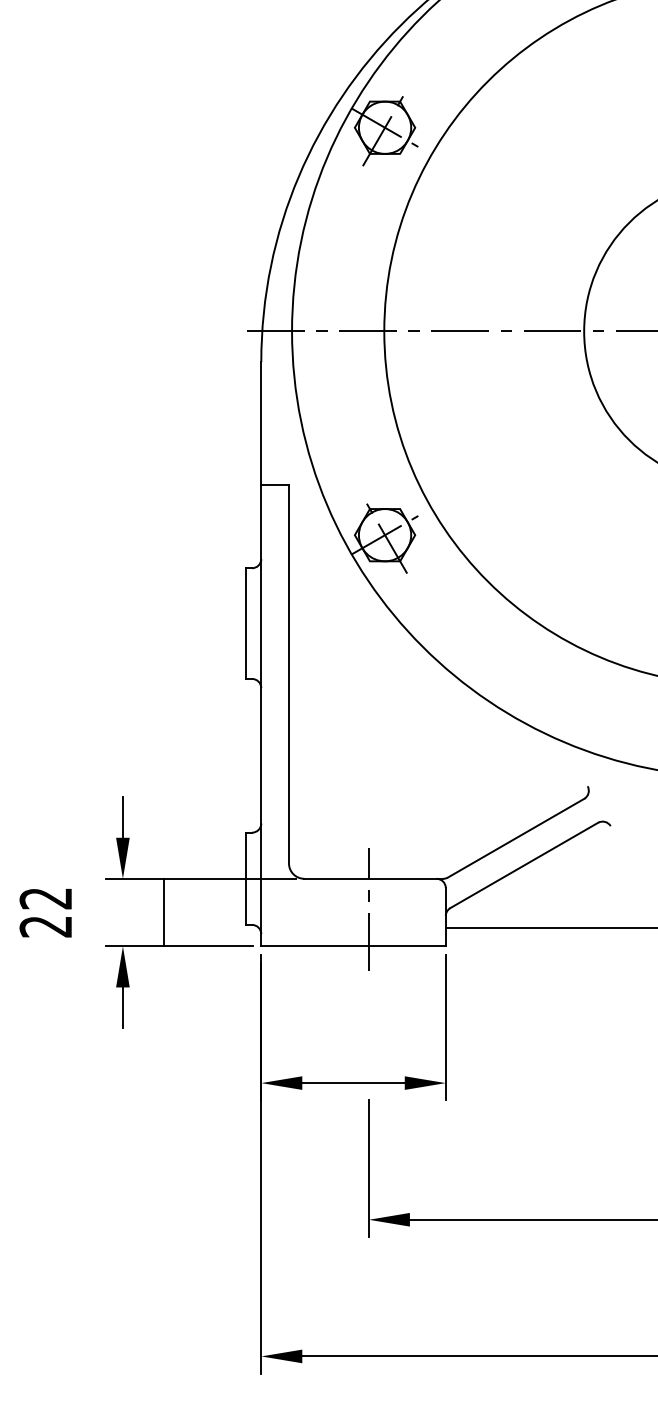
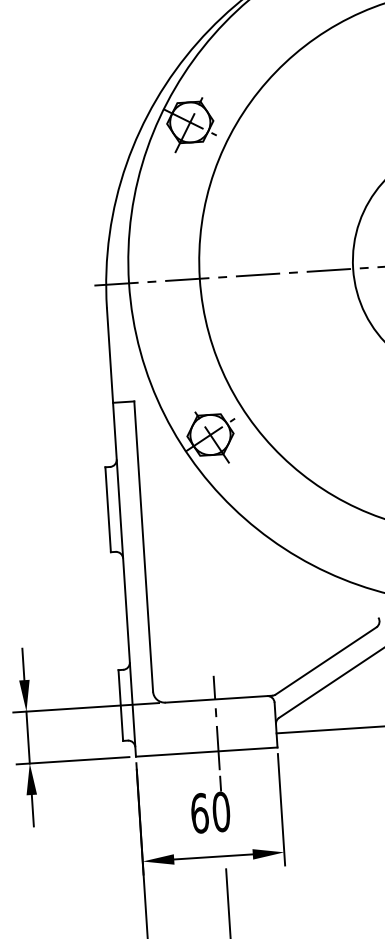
line: (163, 912) -> (27, 737), moved
part: (353, 1015) -> (210, 805), added

